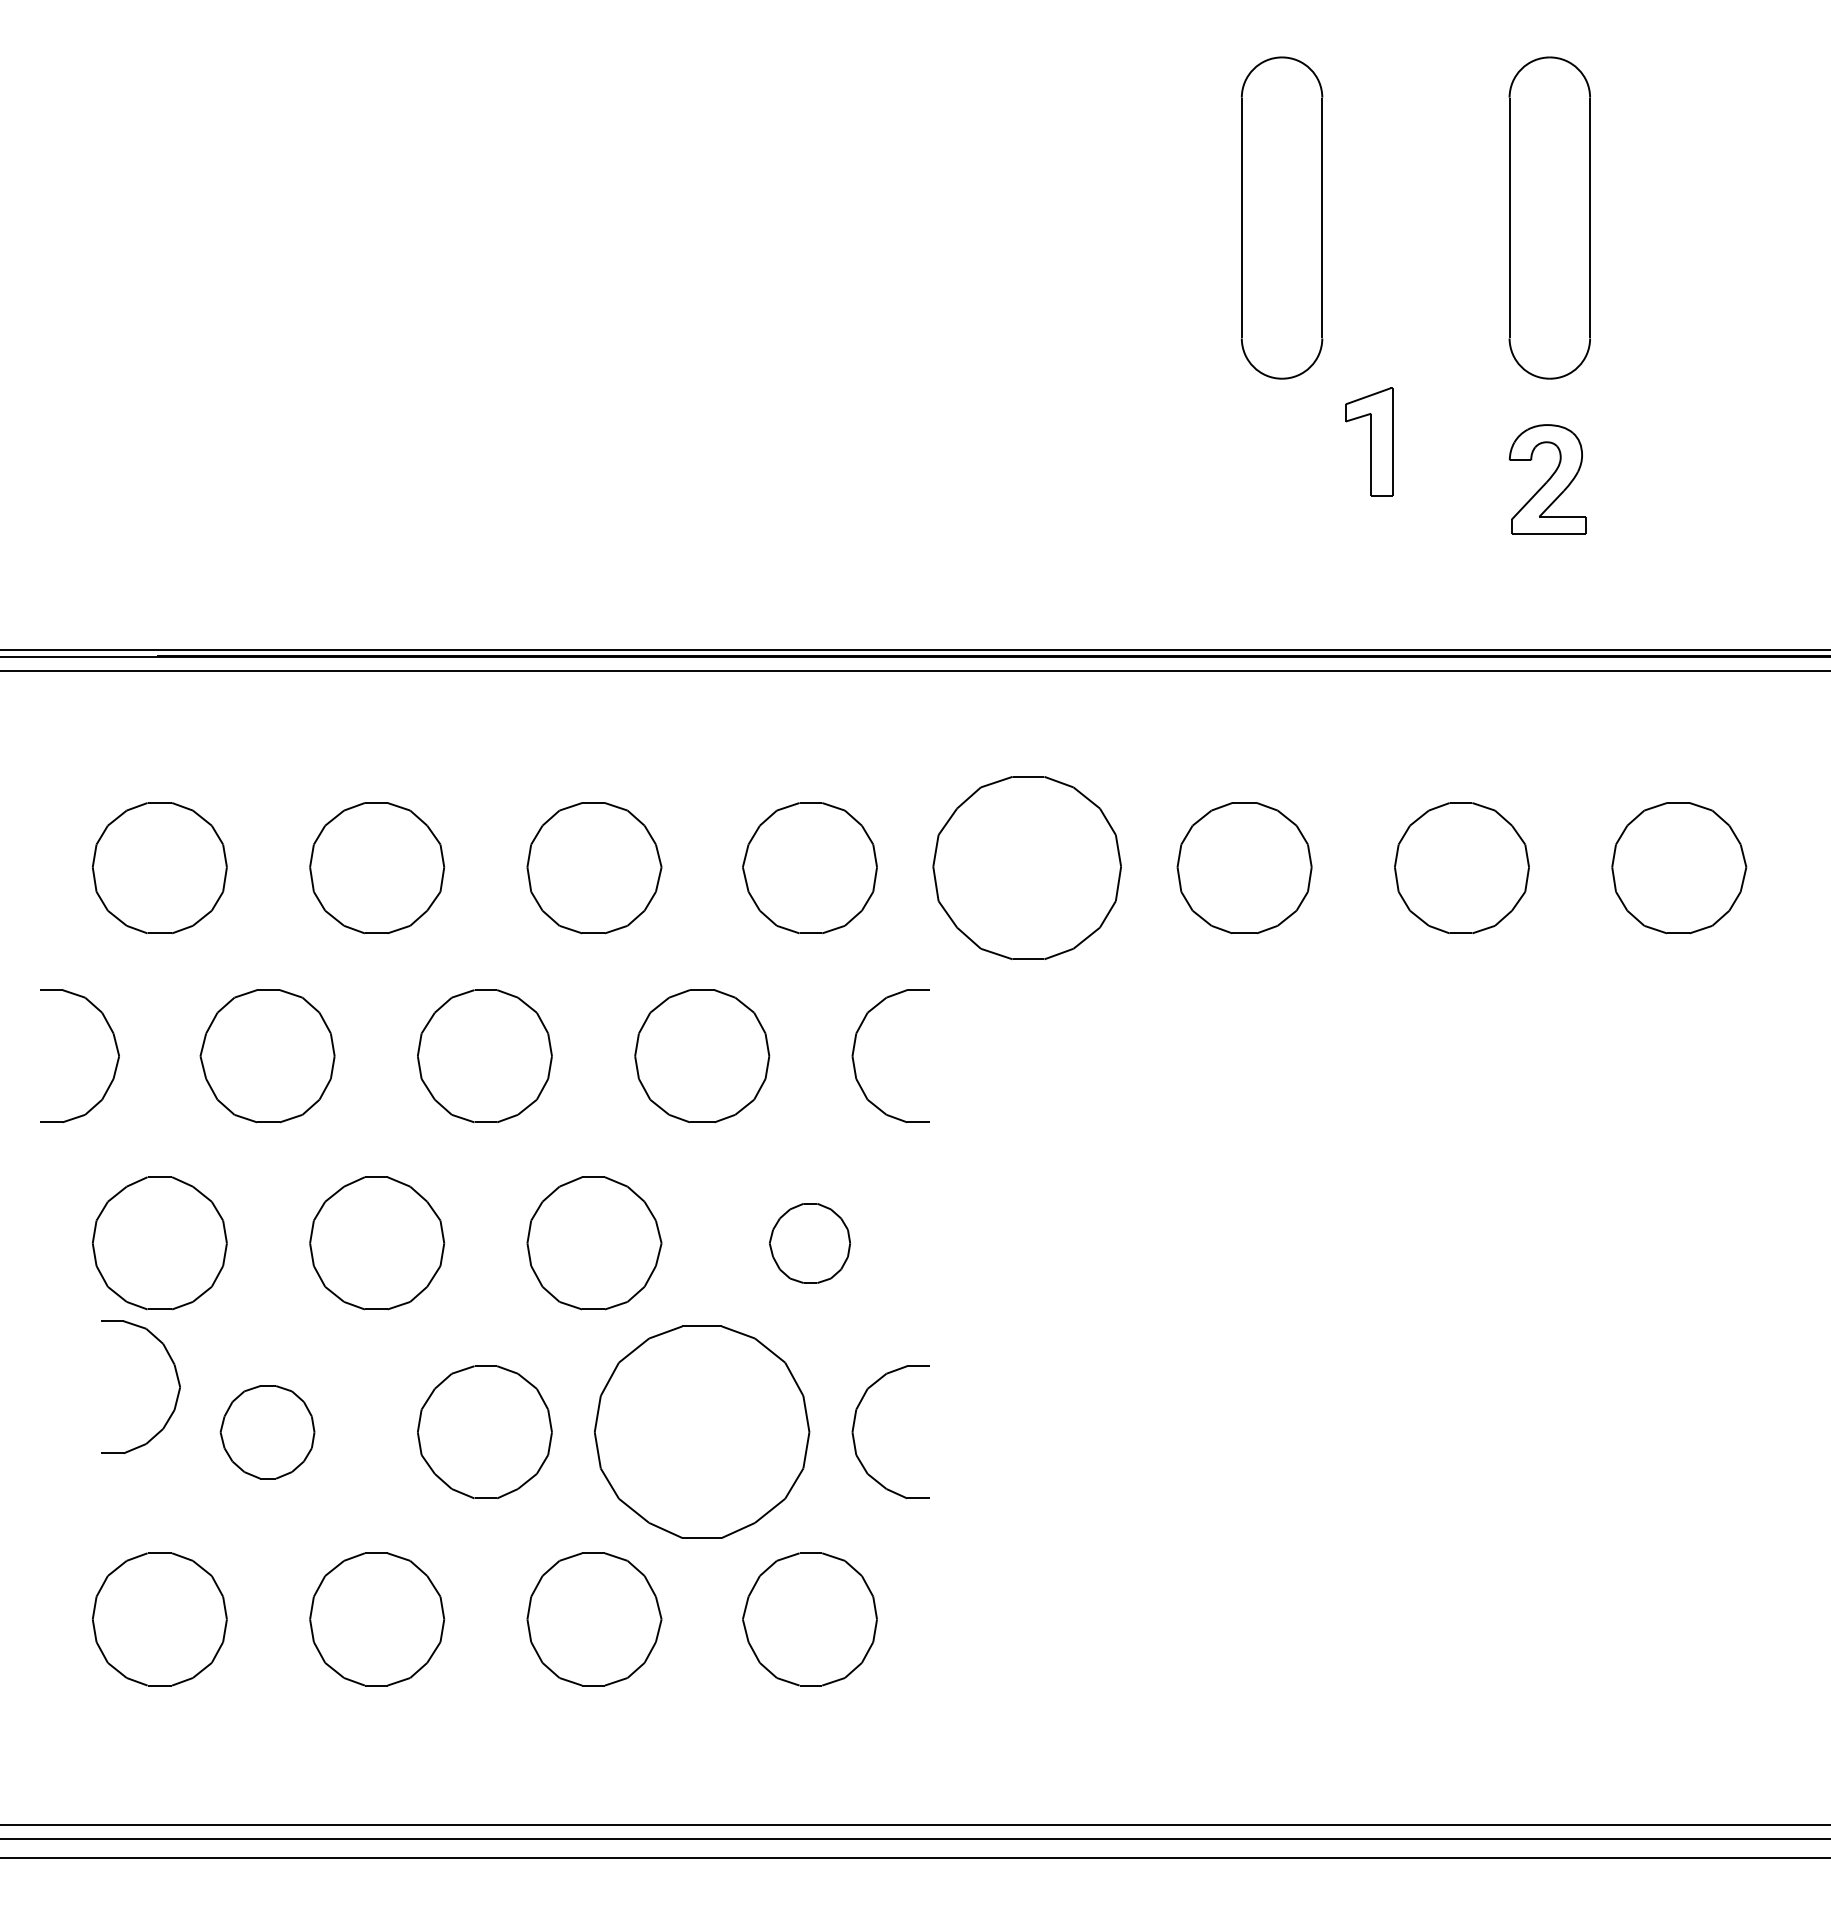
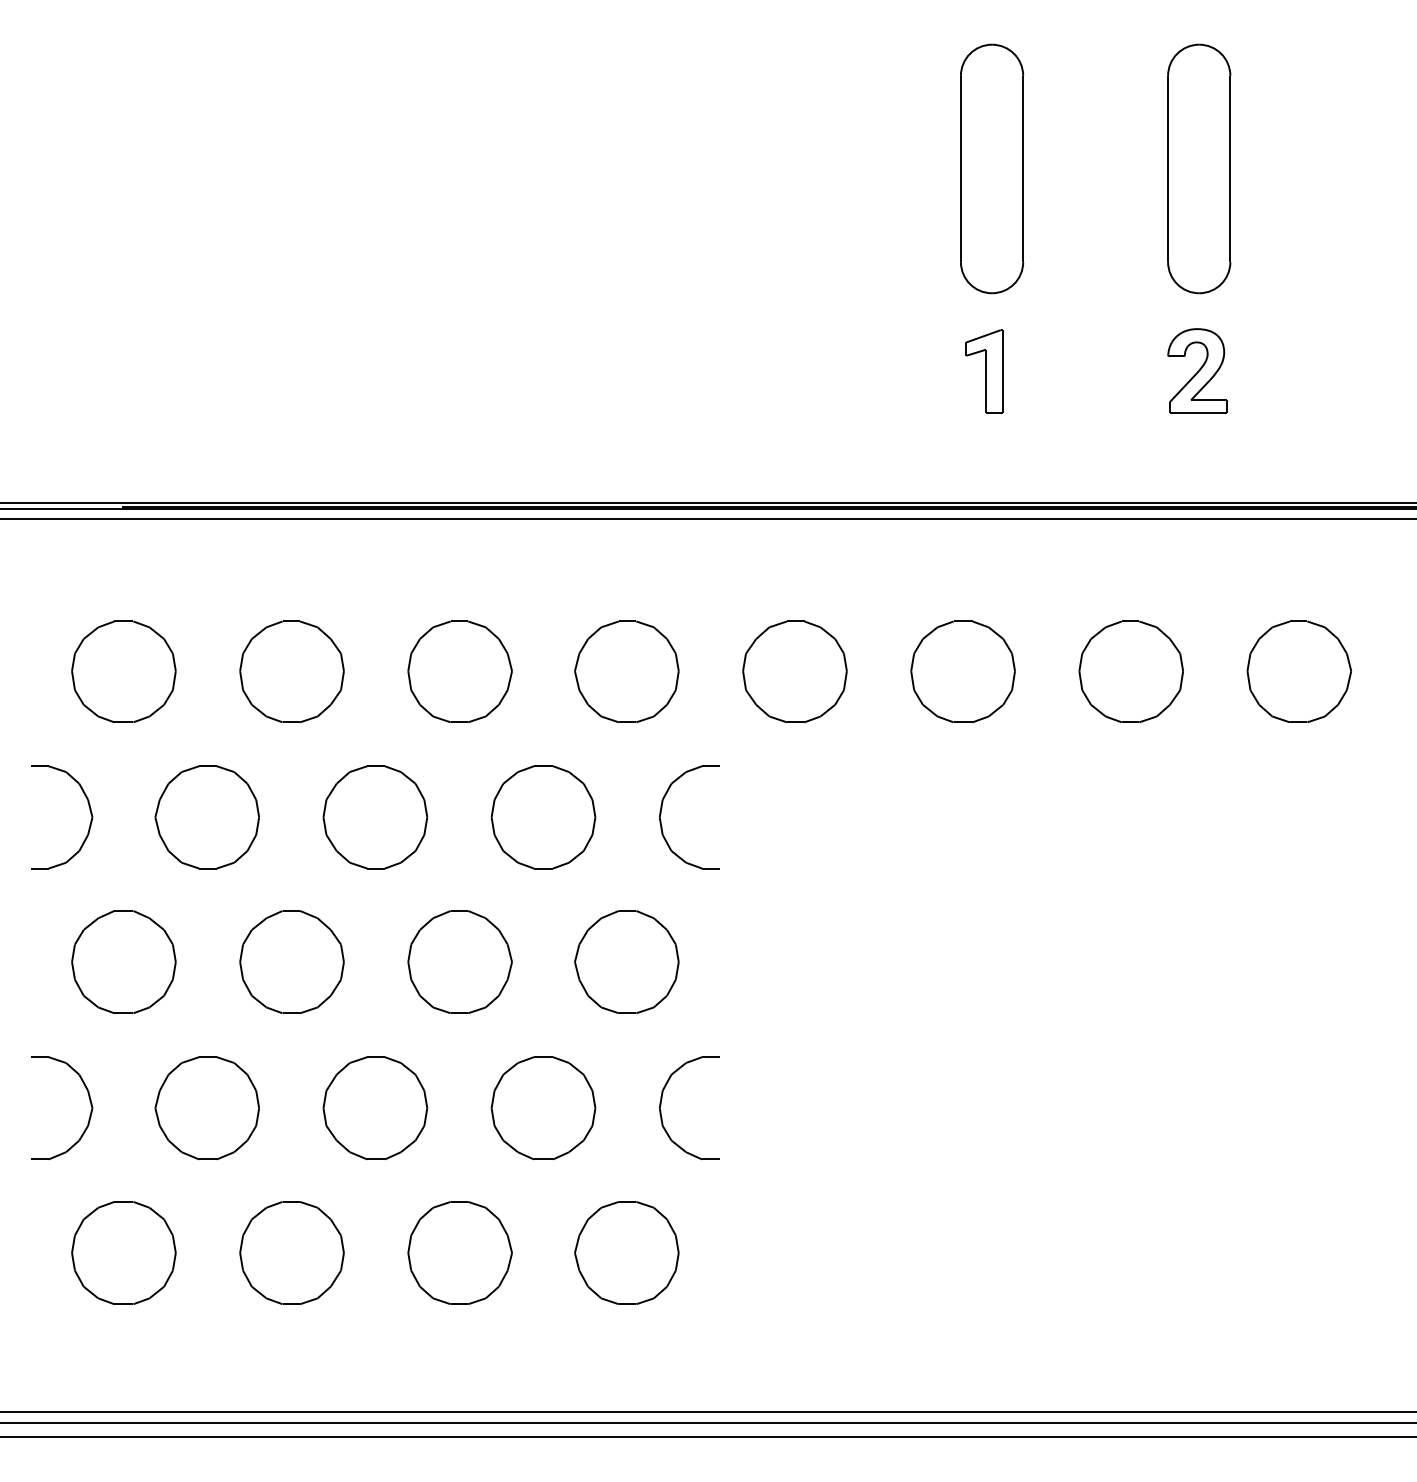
part: (1369, 441) -> (984, 371), moved
part: (1027, 868) -> (795, 672), size x0.71
part: (809, 1243) -> (626, 962), size x1.67
part: (176, 1377) -> (89, 1100), moved
part: (267, 1432) -> (207, 1108), size x1.43
part: (702, 1432) -> (543, 1108), size x0.62

